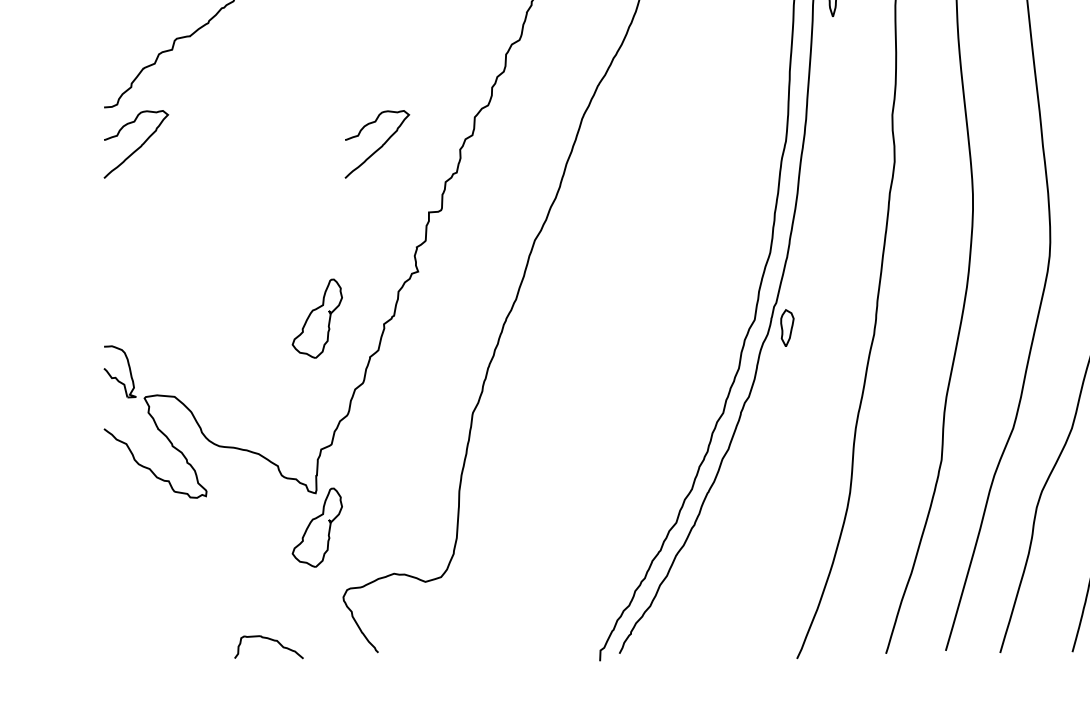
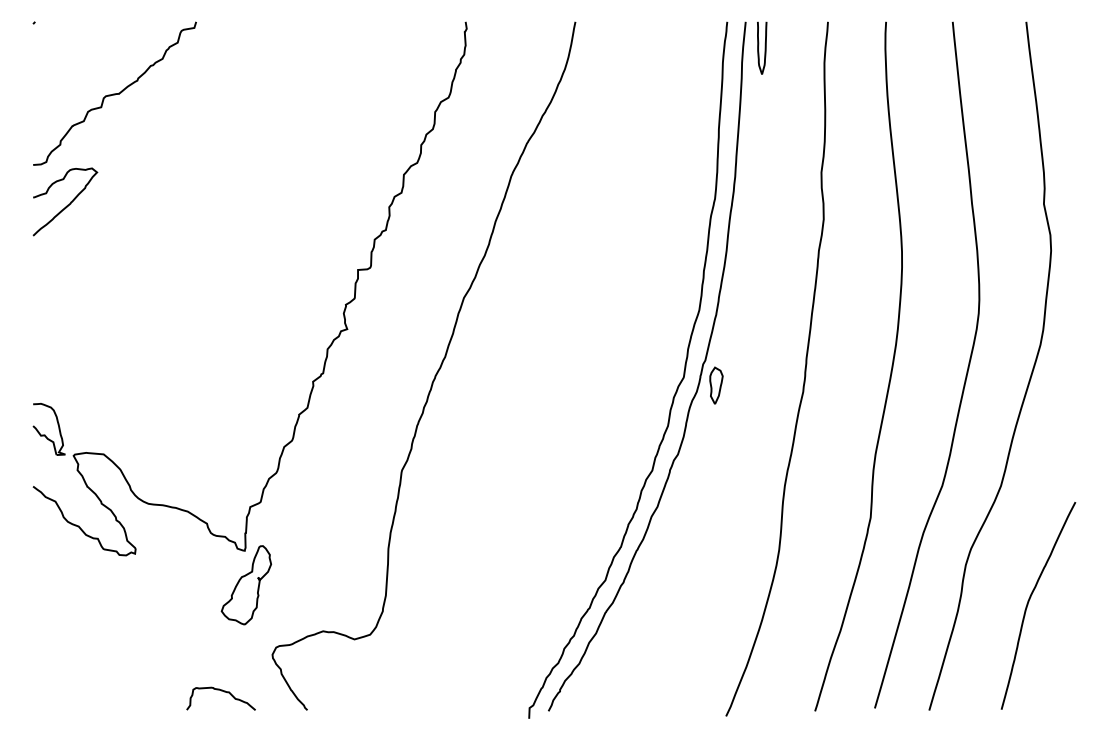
curve: (379, 146) -> (308, 204), removed
part: (317, 318) -> (246, 376), removed
curve: (269, 639) -> (221, 691), moved

